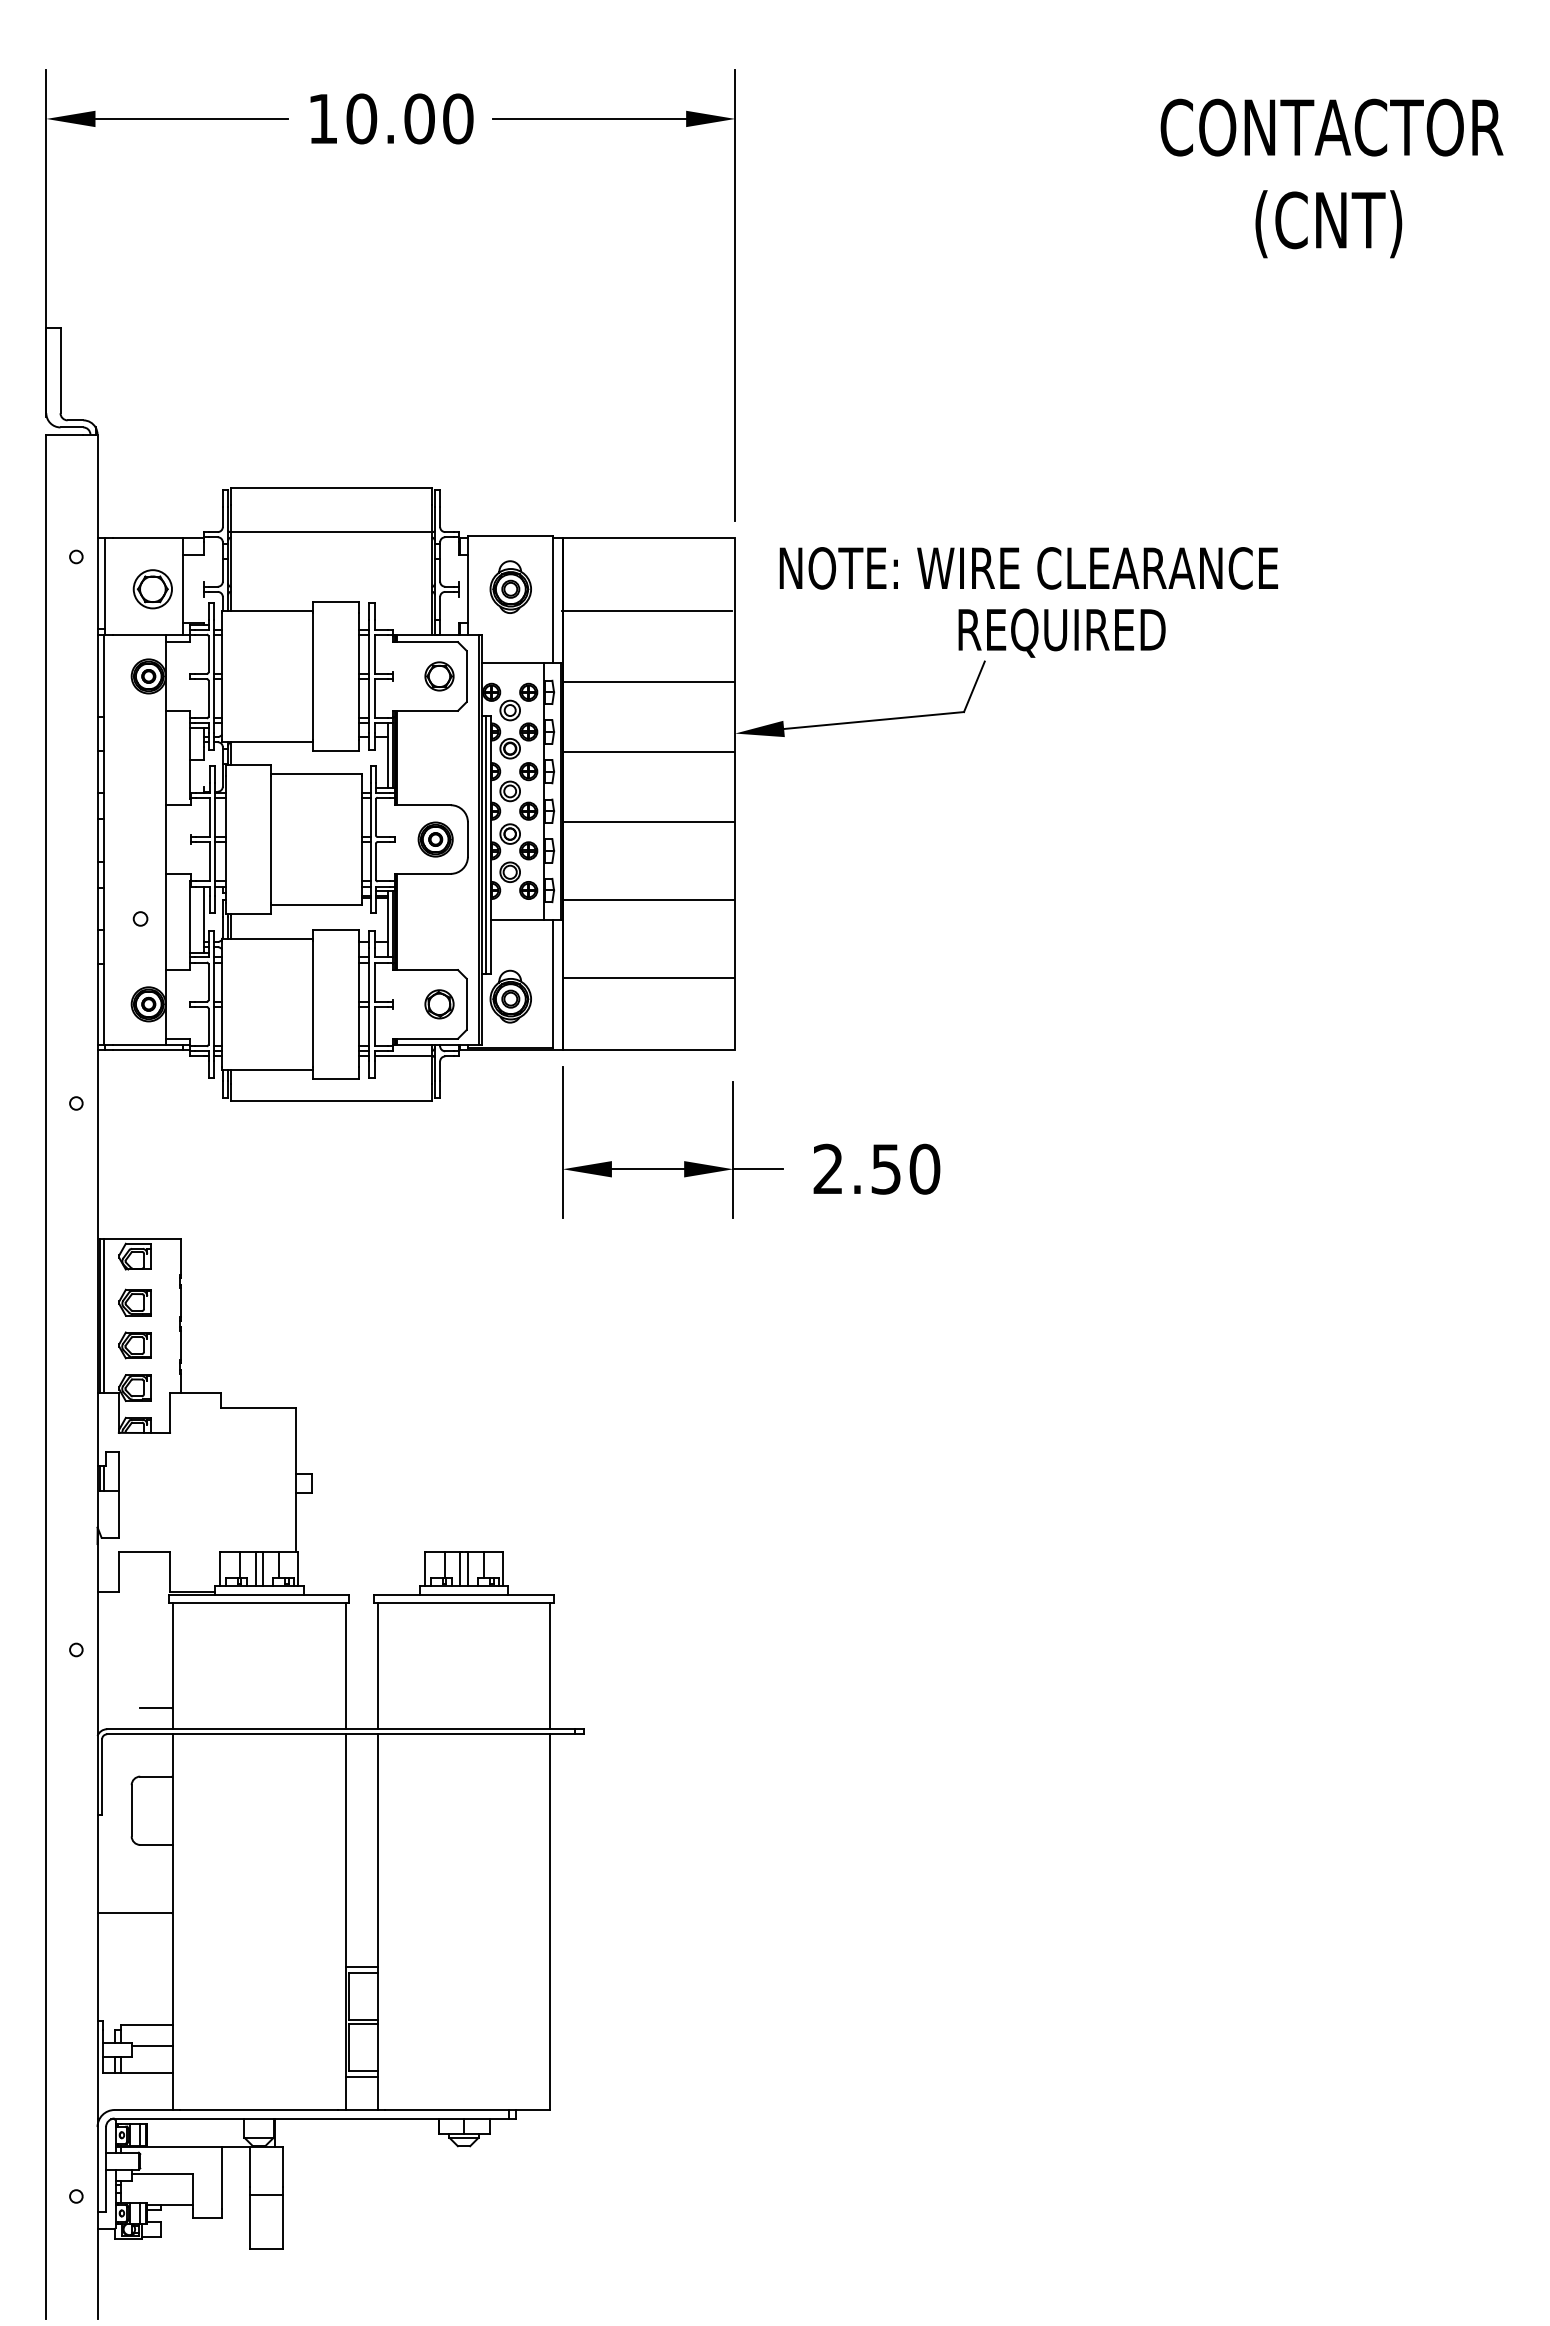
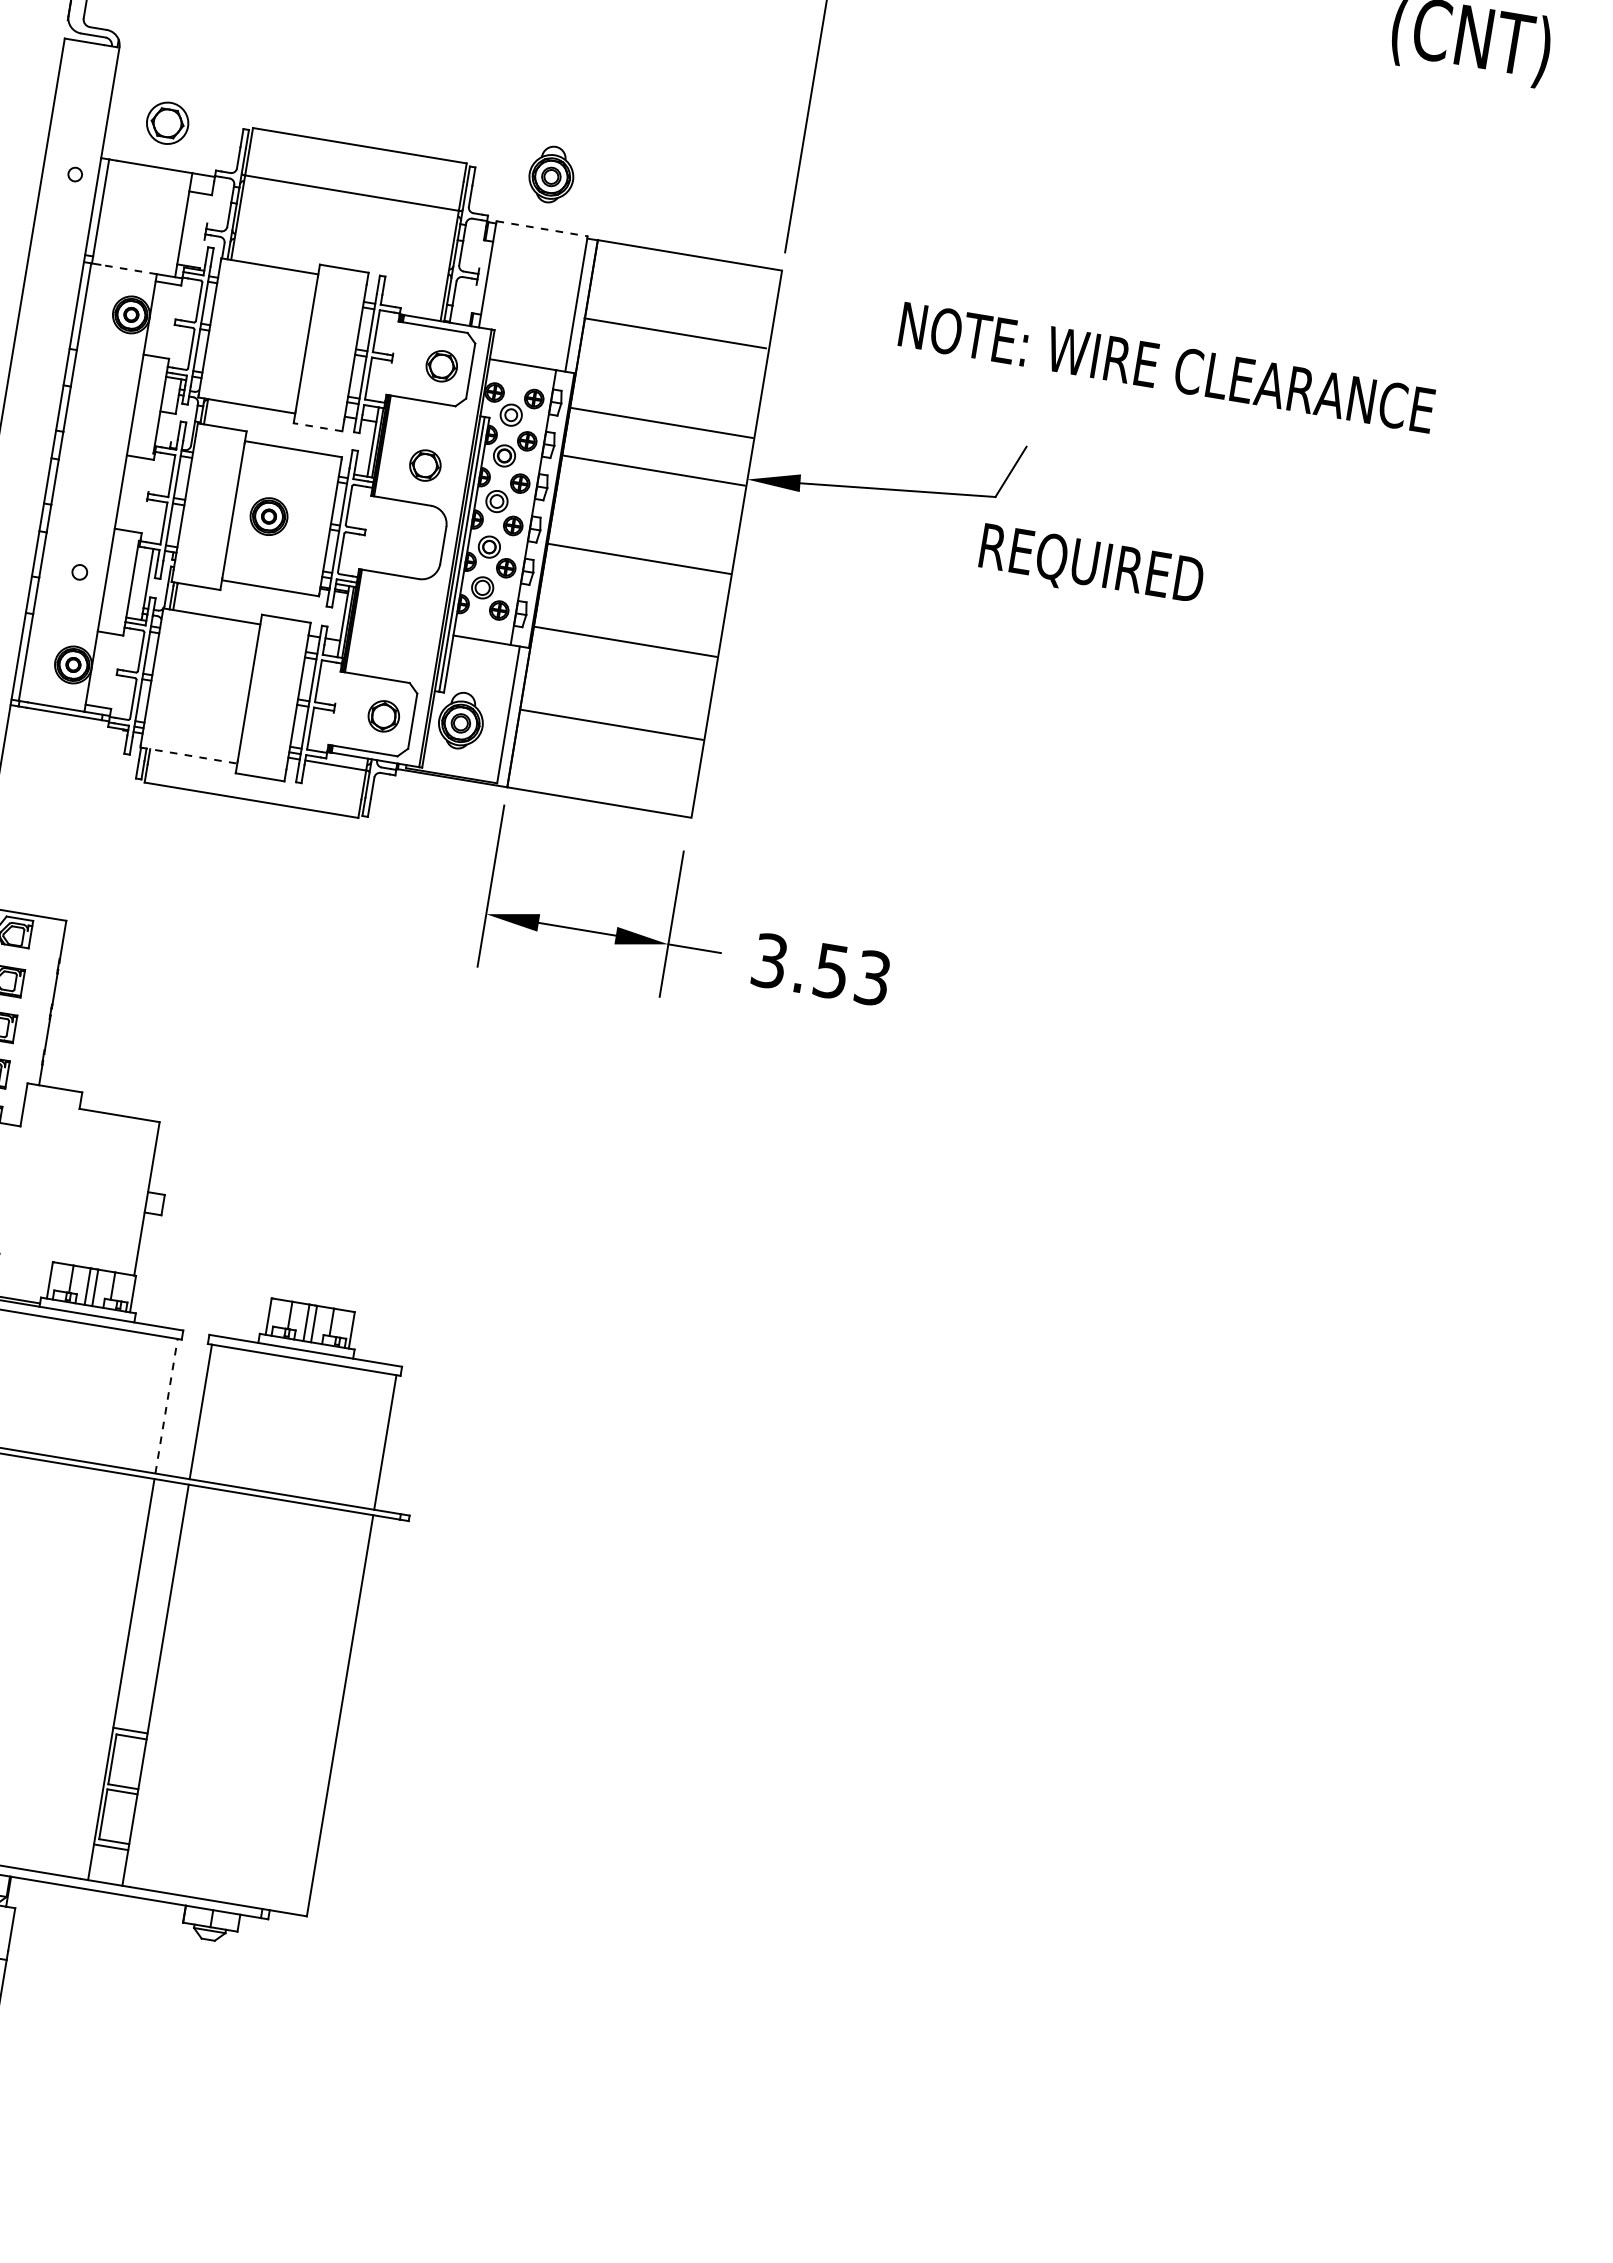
line: (510, 535) -> (542, 228), solid -> dashed
text: (1028, 568) -> (1166, 367), moved
part: (510, 586) -> (551, 173), moved
part: (152, 589) -> (167, 123), moved
text: (1061, 632) -> (1090, 565), moved
line: (138, 635) -> (127, 269), solid -> dashed
line: (648, 681) -> (653, 470), moved
line: (335, 750) -> (317, 426), solid -> dashed
line: (648, 751) -> (661, 422), moved
part: (439, 769) -> (425, 465), added
part: (435, 839) -> (268, 516), moved
line: (268, 1069) -> (189, 755), solid -> dashed
text: (876, 1168) -> (821, 968), 2.50 -> 3.53
line: (345, 1665) -> (166, 1405), solid -> dashed

